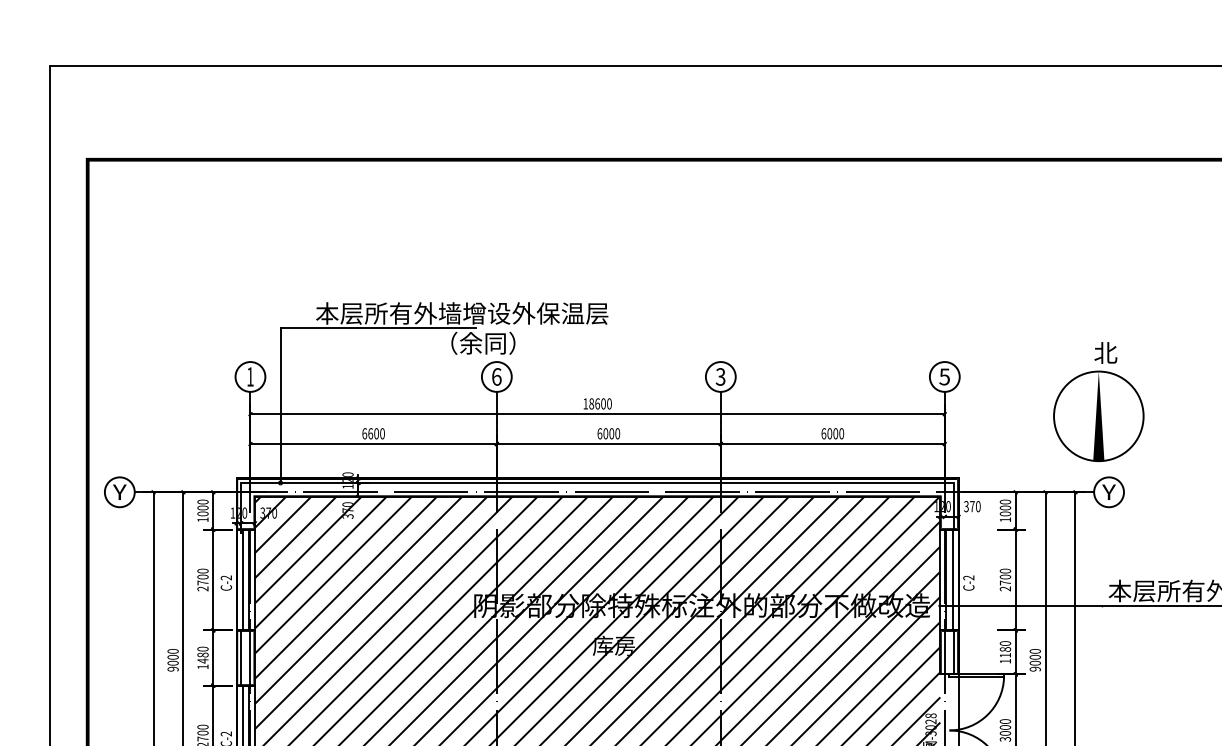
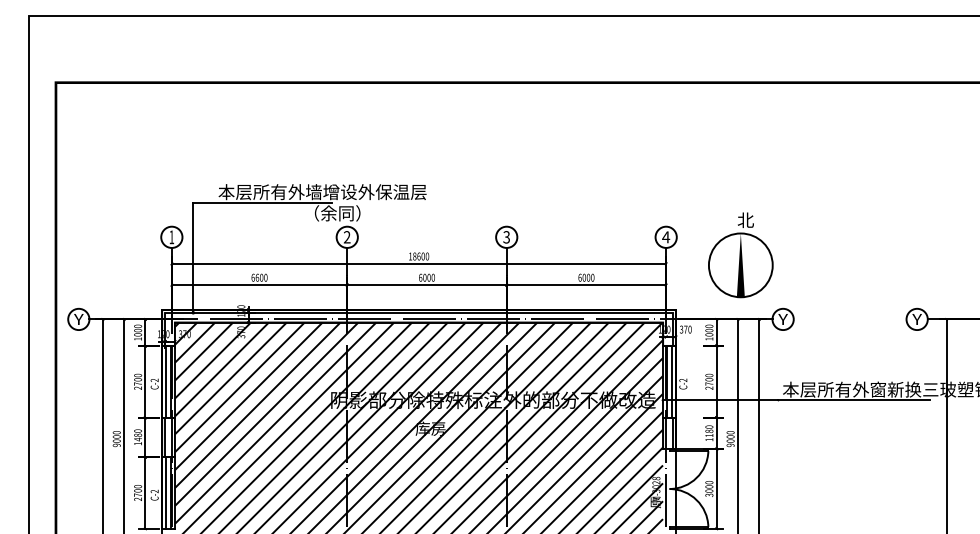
text: (495, 377) -> (346, 237), 6 -> 2
text: (945, 377) -> (666, 237), 5 -> 4
part: (1098, 402) -> (740, 255), moved

